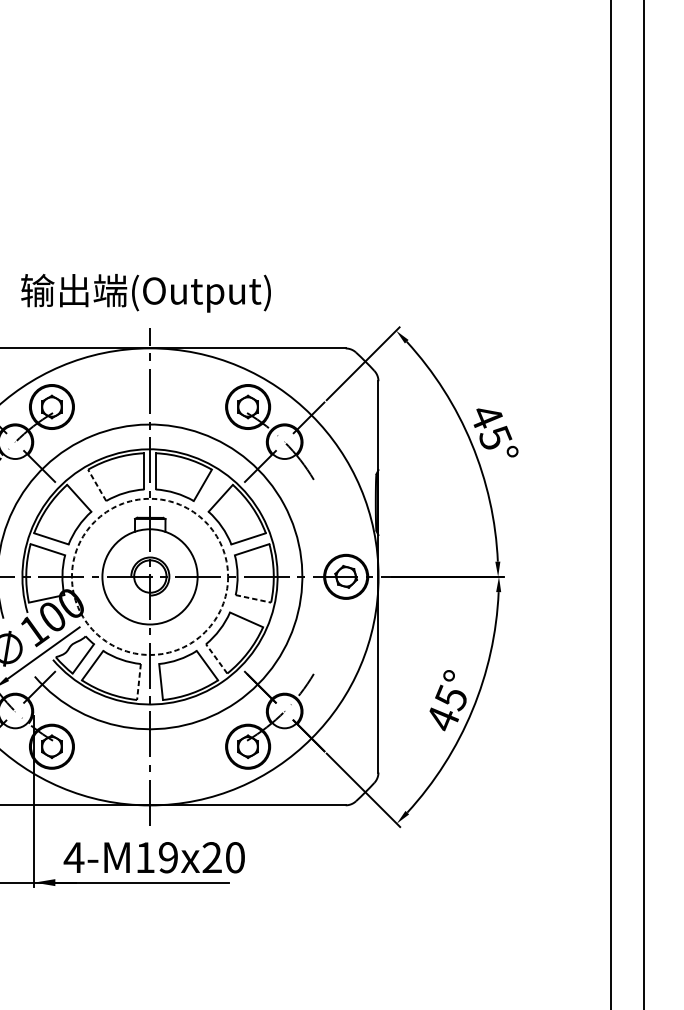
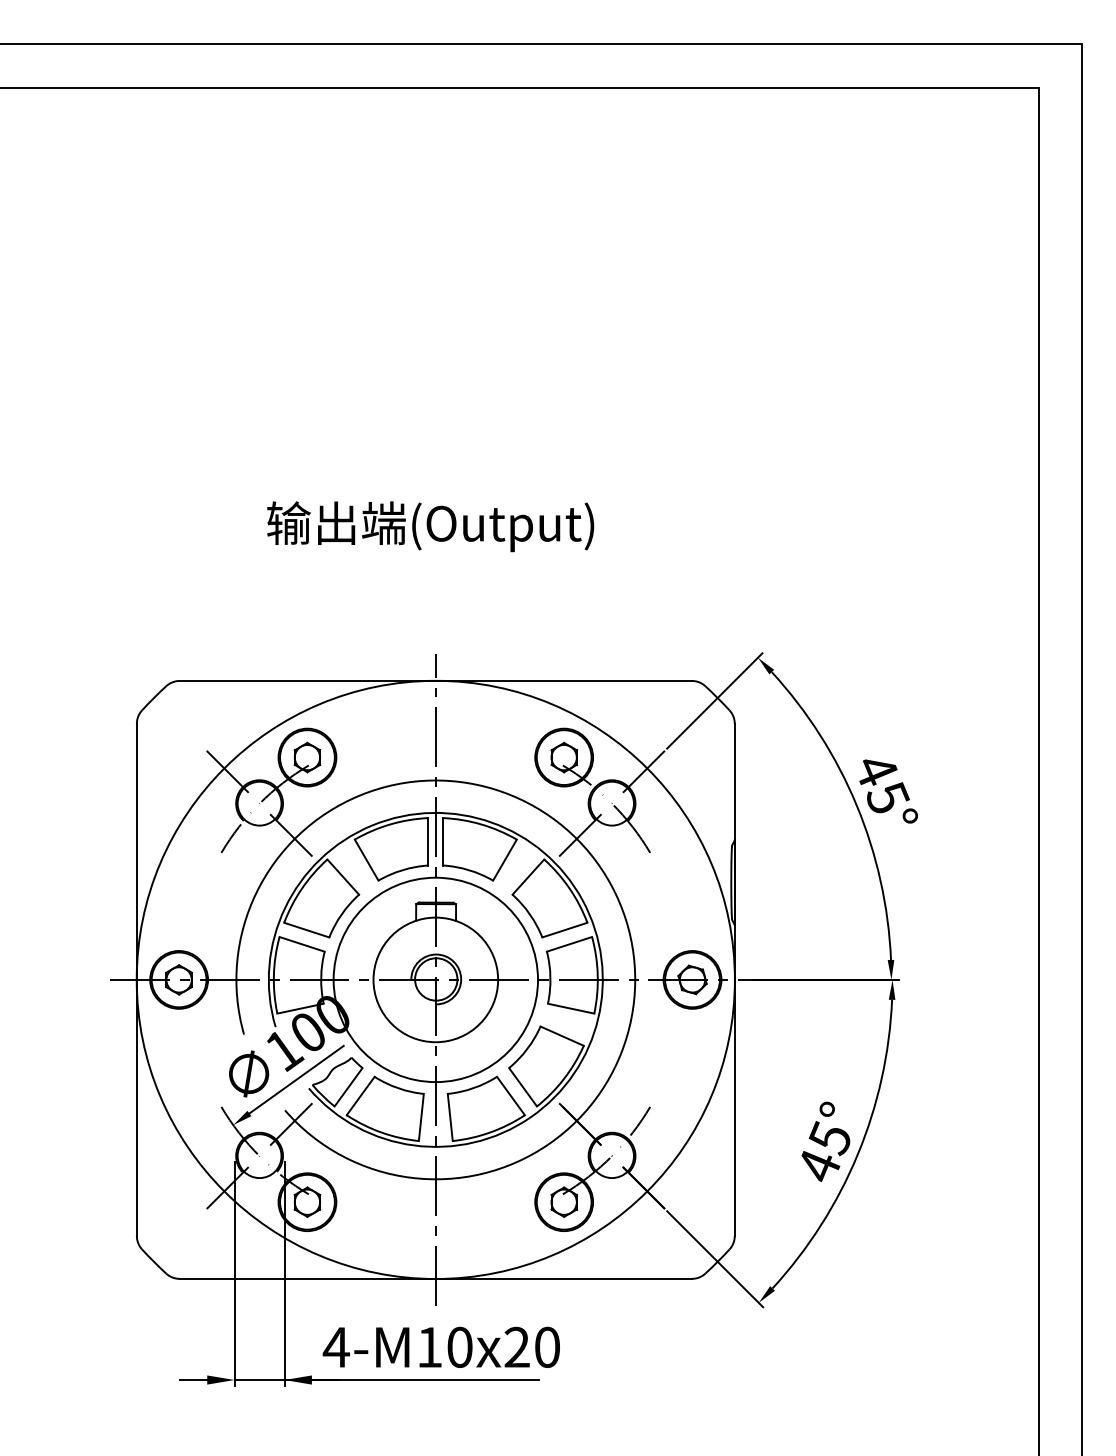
text: (145, 293) -> (430, 526), moved
line: (97, 485) -> (366, 860), dashed -> solid
circle: (149, 576) -> (435, 979), dashed -> solid
line: (253, 598) -> (571, 1008), dashed -> solid
line: (217, 659) -> (523, 1087), dashed -> solid
line: (139, 682) -> (421, 1117), dashed -> solid
text: (168, 857) -> (459, 1346), 4-M19x20 -> 4-M10x20

